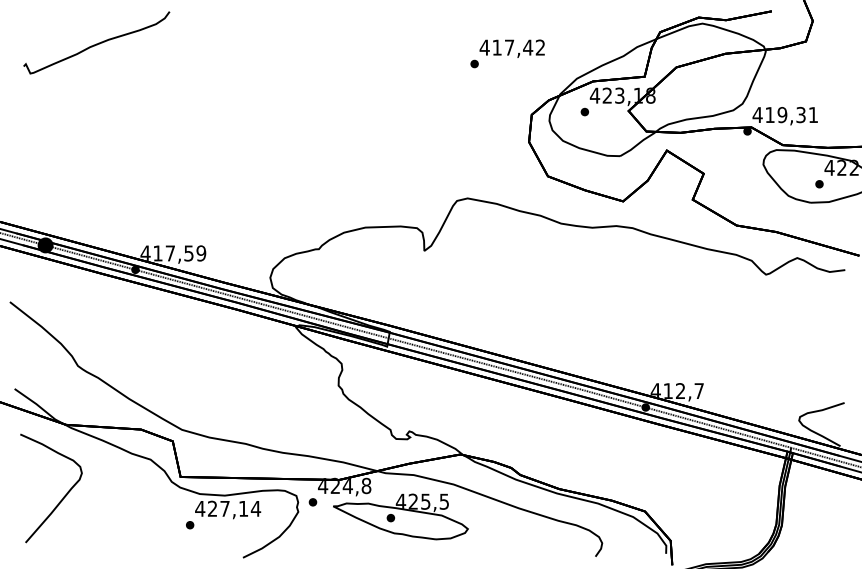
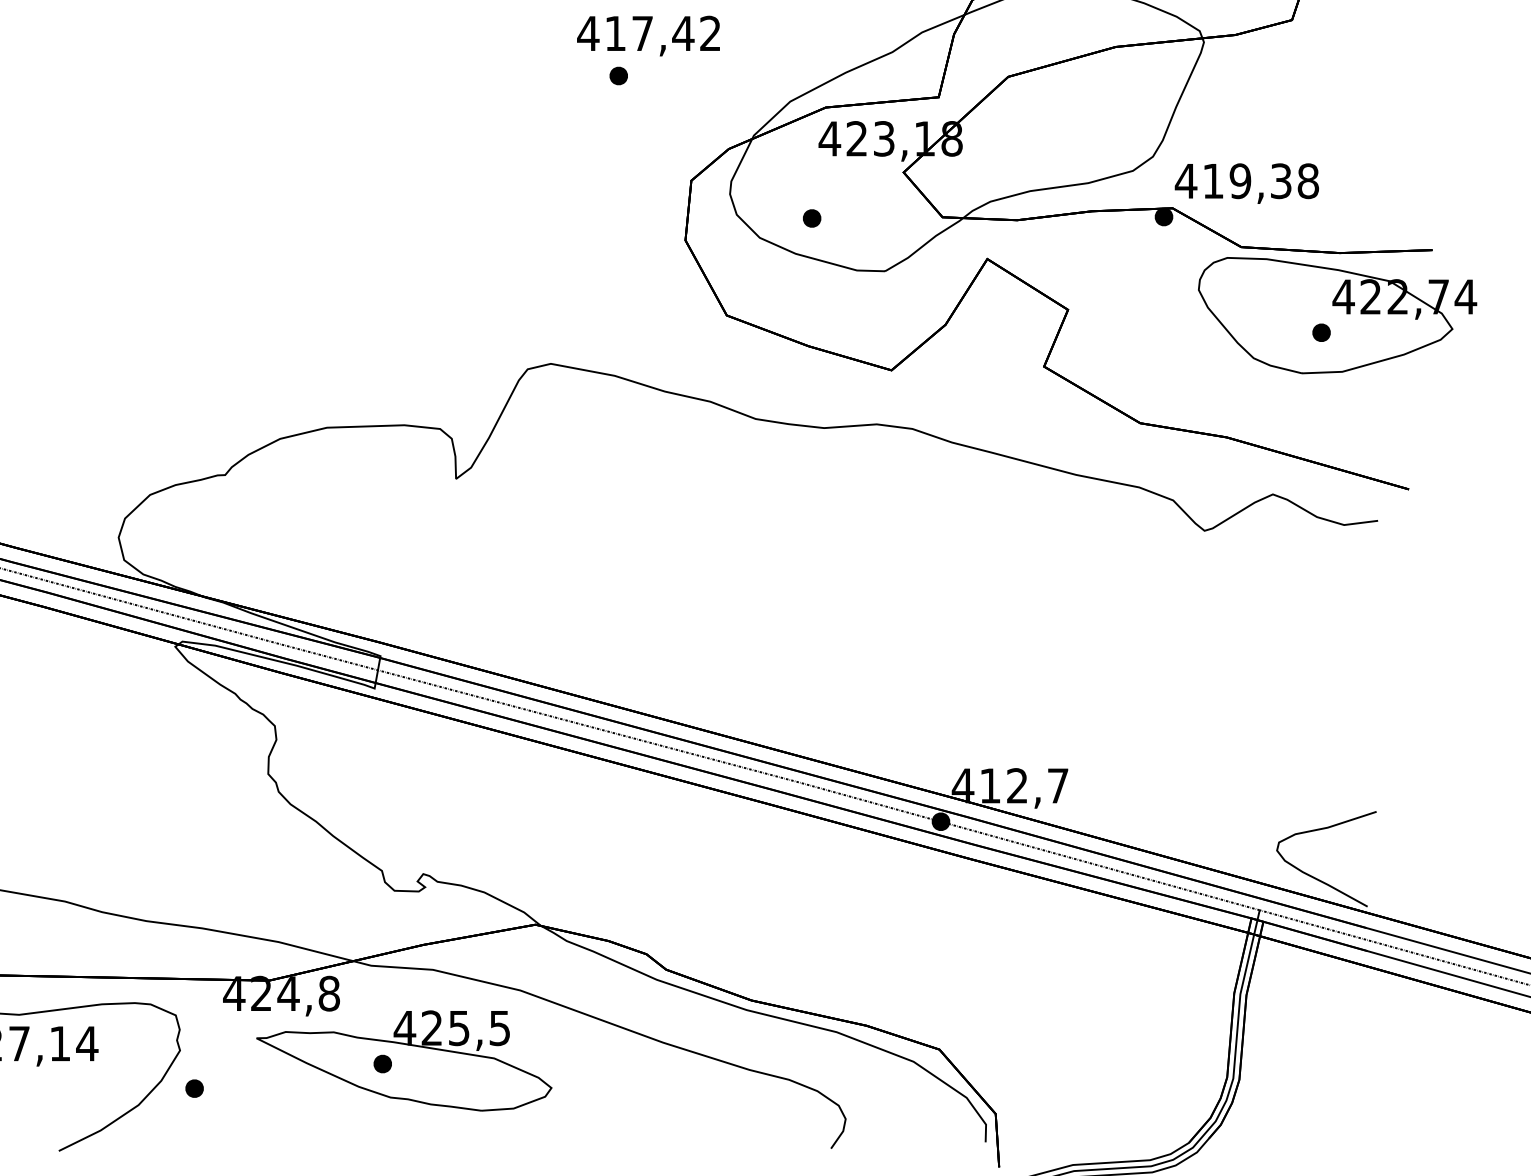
part: (474, 63) -> (618, 74), moved
part: (584, 111) -> (811, 217), moved
text: (813, 114) -> (1308, 179), 419,31 -> 419,38
part: (312, 502) -> (193, 1089), moved

